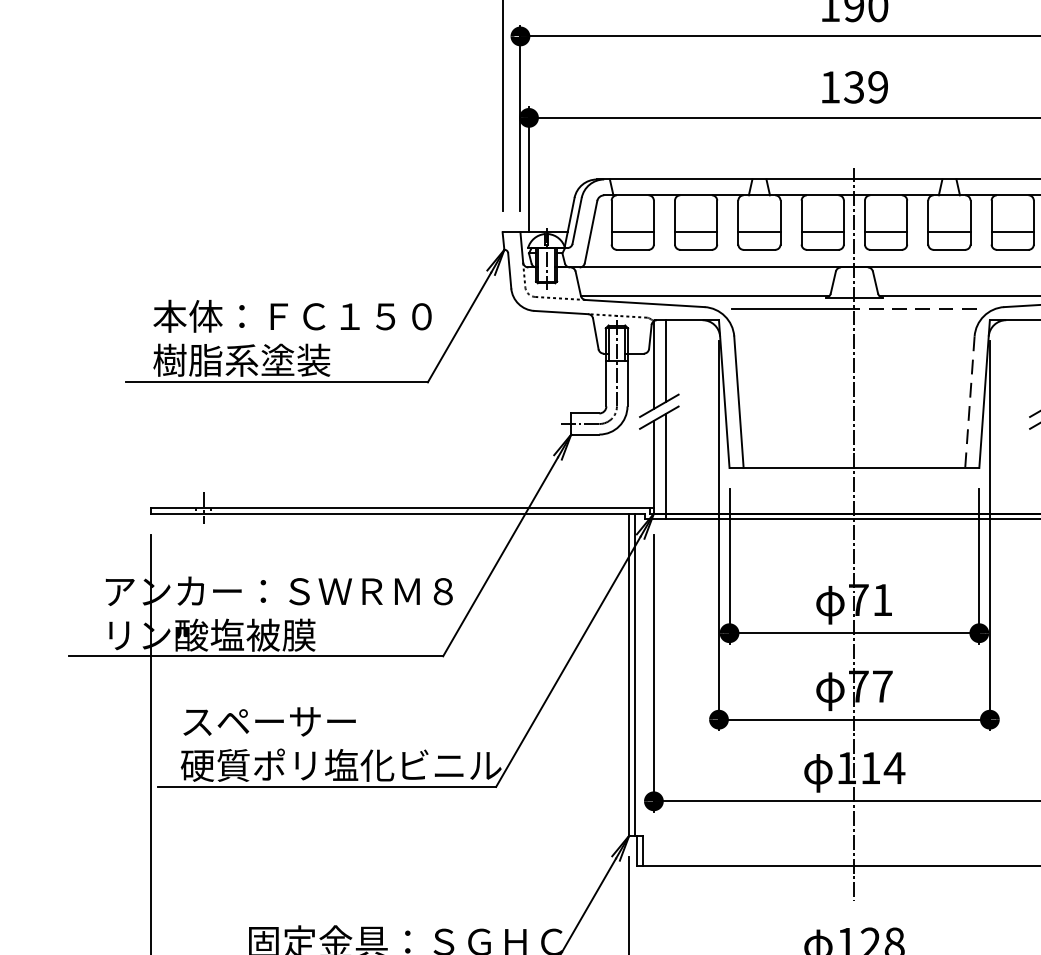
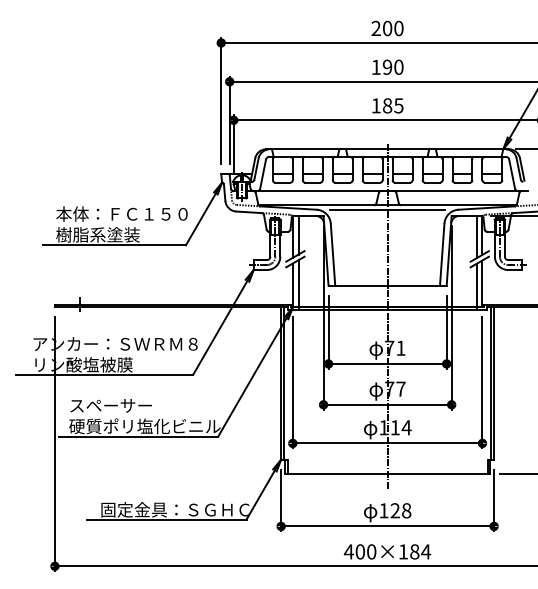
text: (864, 86) -> (392, 105), 139 -> 185
line: (915, 308) -> (416, 210), dashed -> solid
line: (970, 403) -> (442, 255), dashed -> solid

